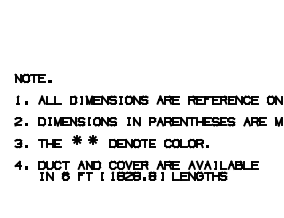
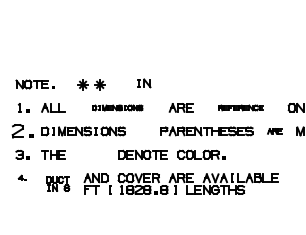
part: (109, 99) -> (117, 107), size x0.6
part: (223, 99) -> (240, 107), size x0.6
part: (21, 121) -> (22, 131), size x1.6
part: (134, 121) -> (144, 83), moved
part: (254, 121) -> (274, 131), size x0.6
part: (84, 139) -> (91, 84), moved
part: (21, 164) -> (22, 177), size x0.6
part: (53, 170) -> (57, 183), size x0.7

